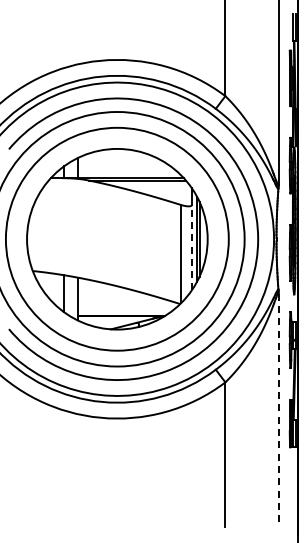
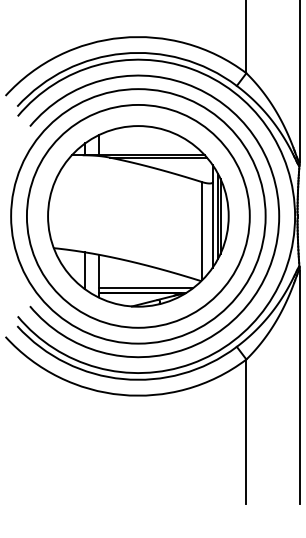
line: (191, 247) -> (212, 224), dashed -> solid
line: (124, 310) -> (145, 287), added
line: (278, 410) -> (299, 387), dashed -> solid

